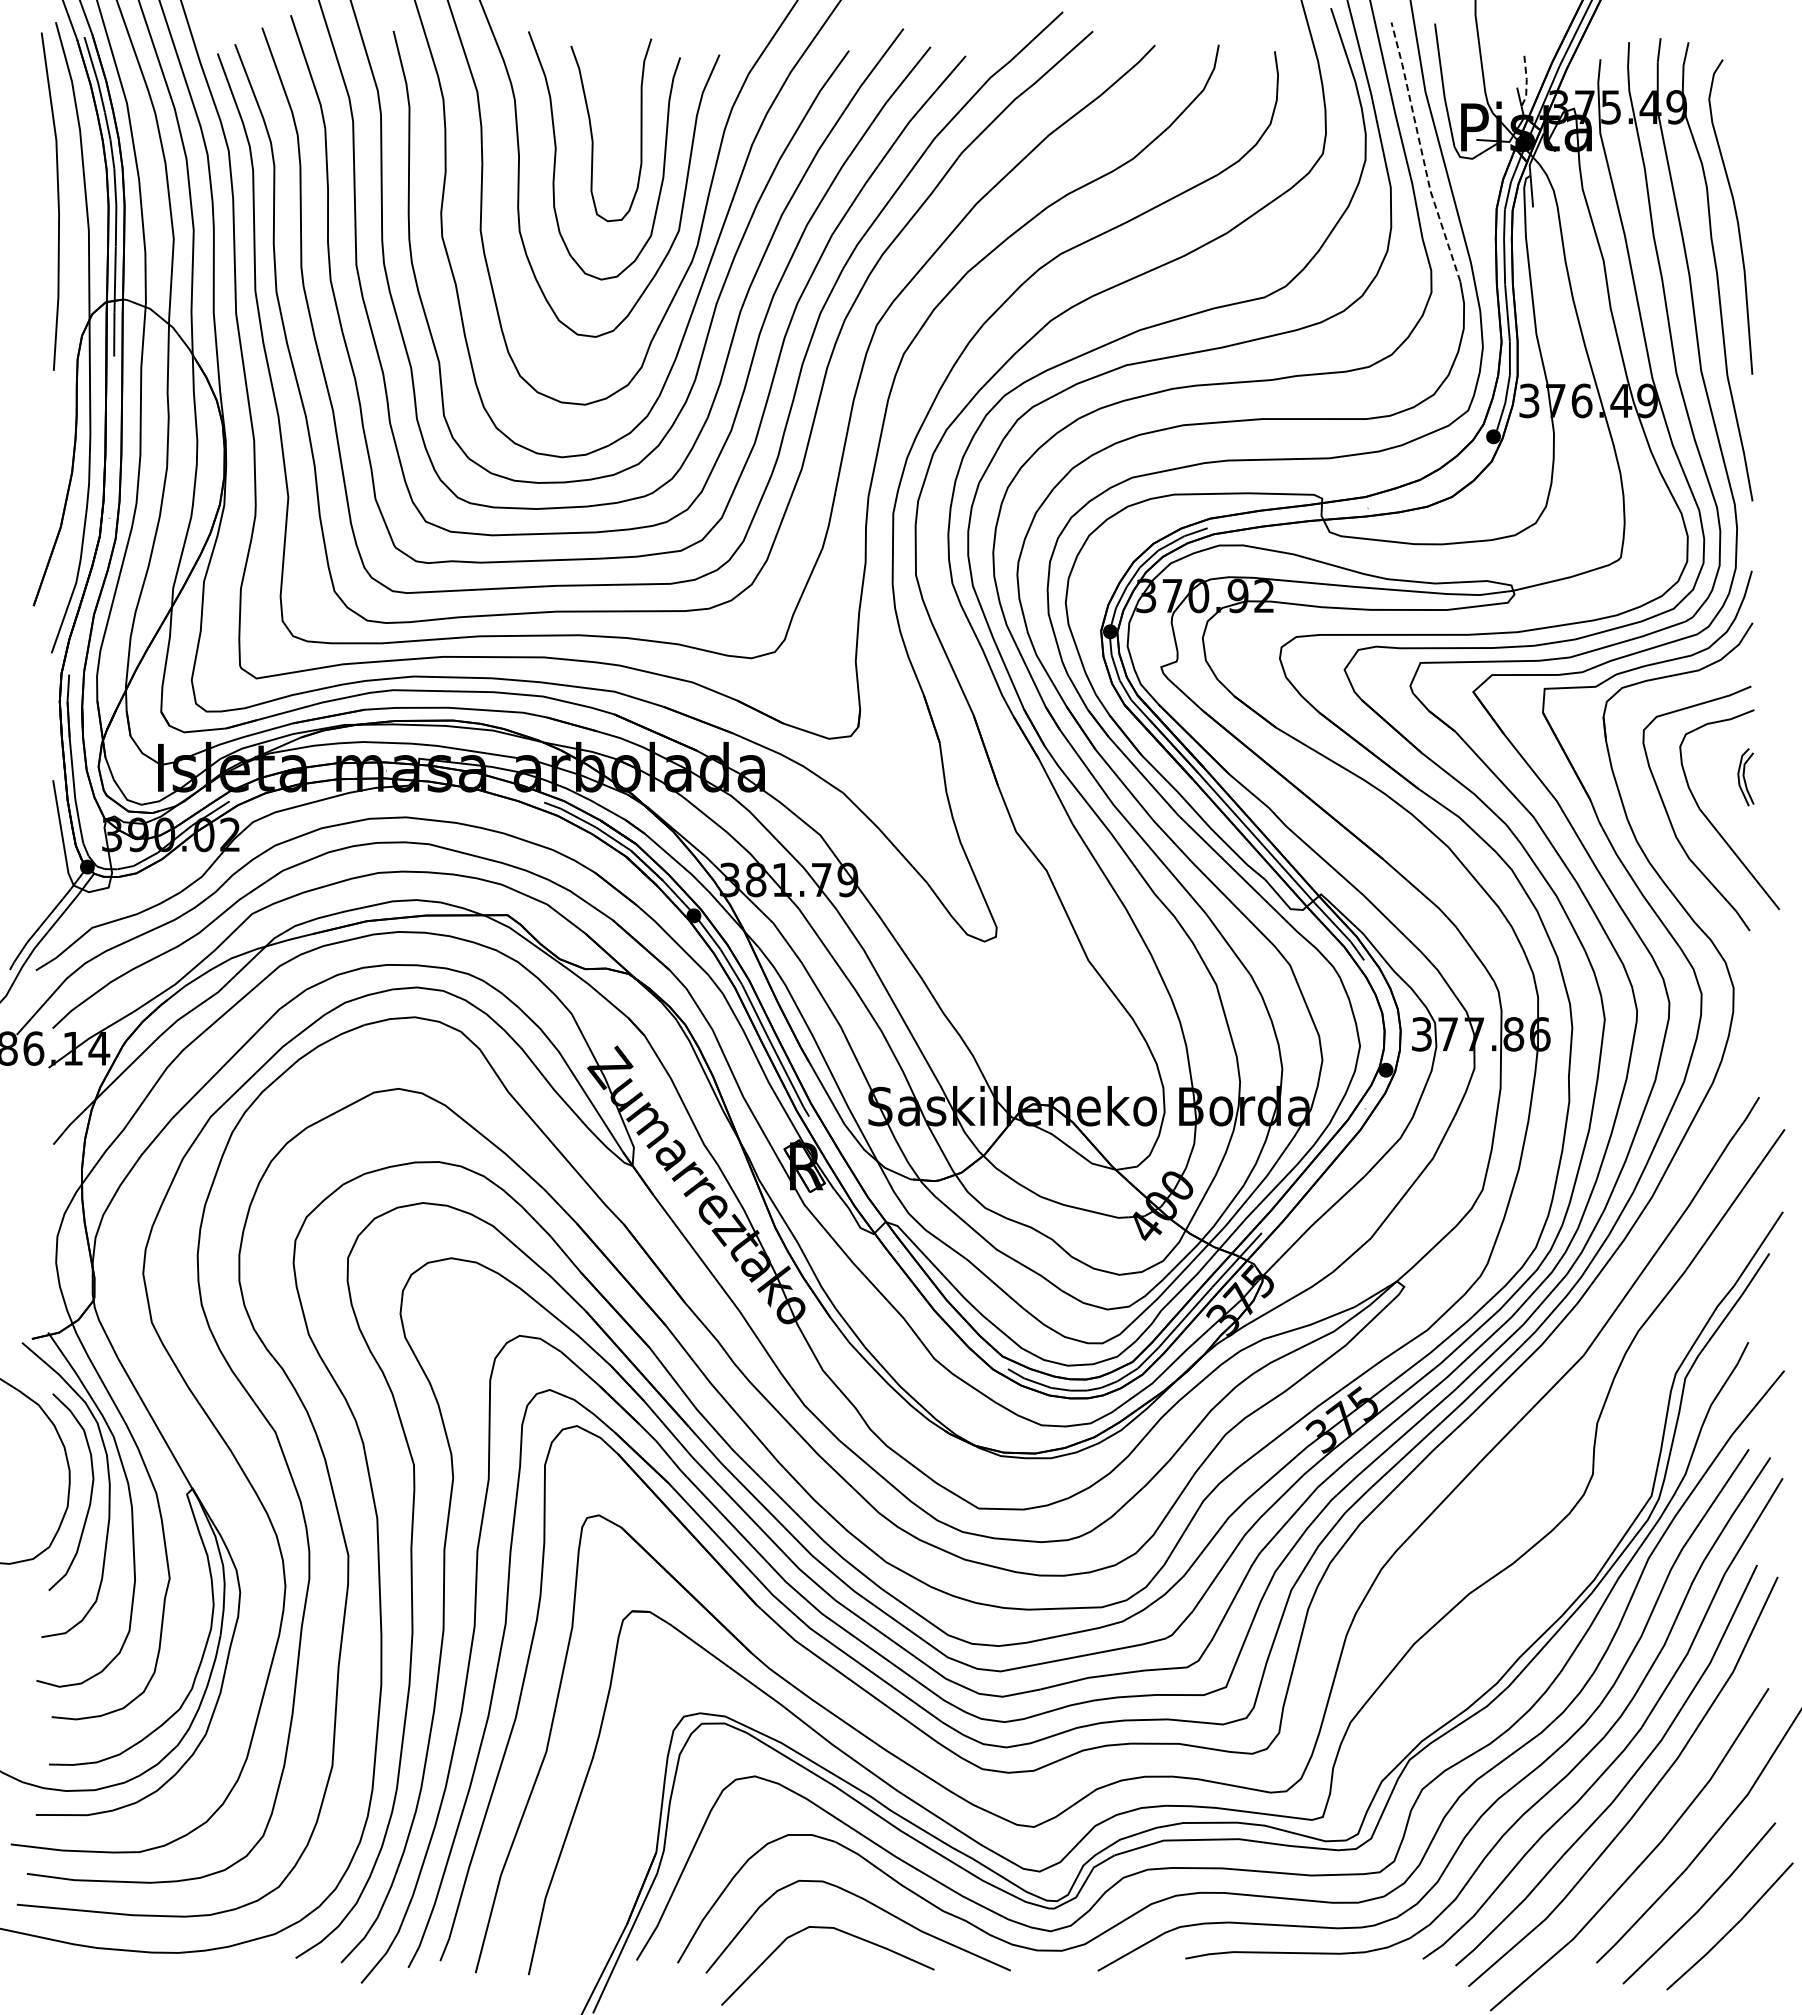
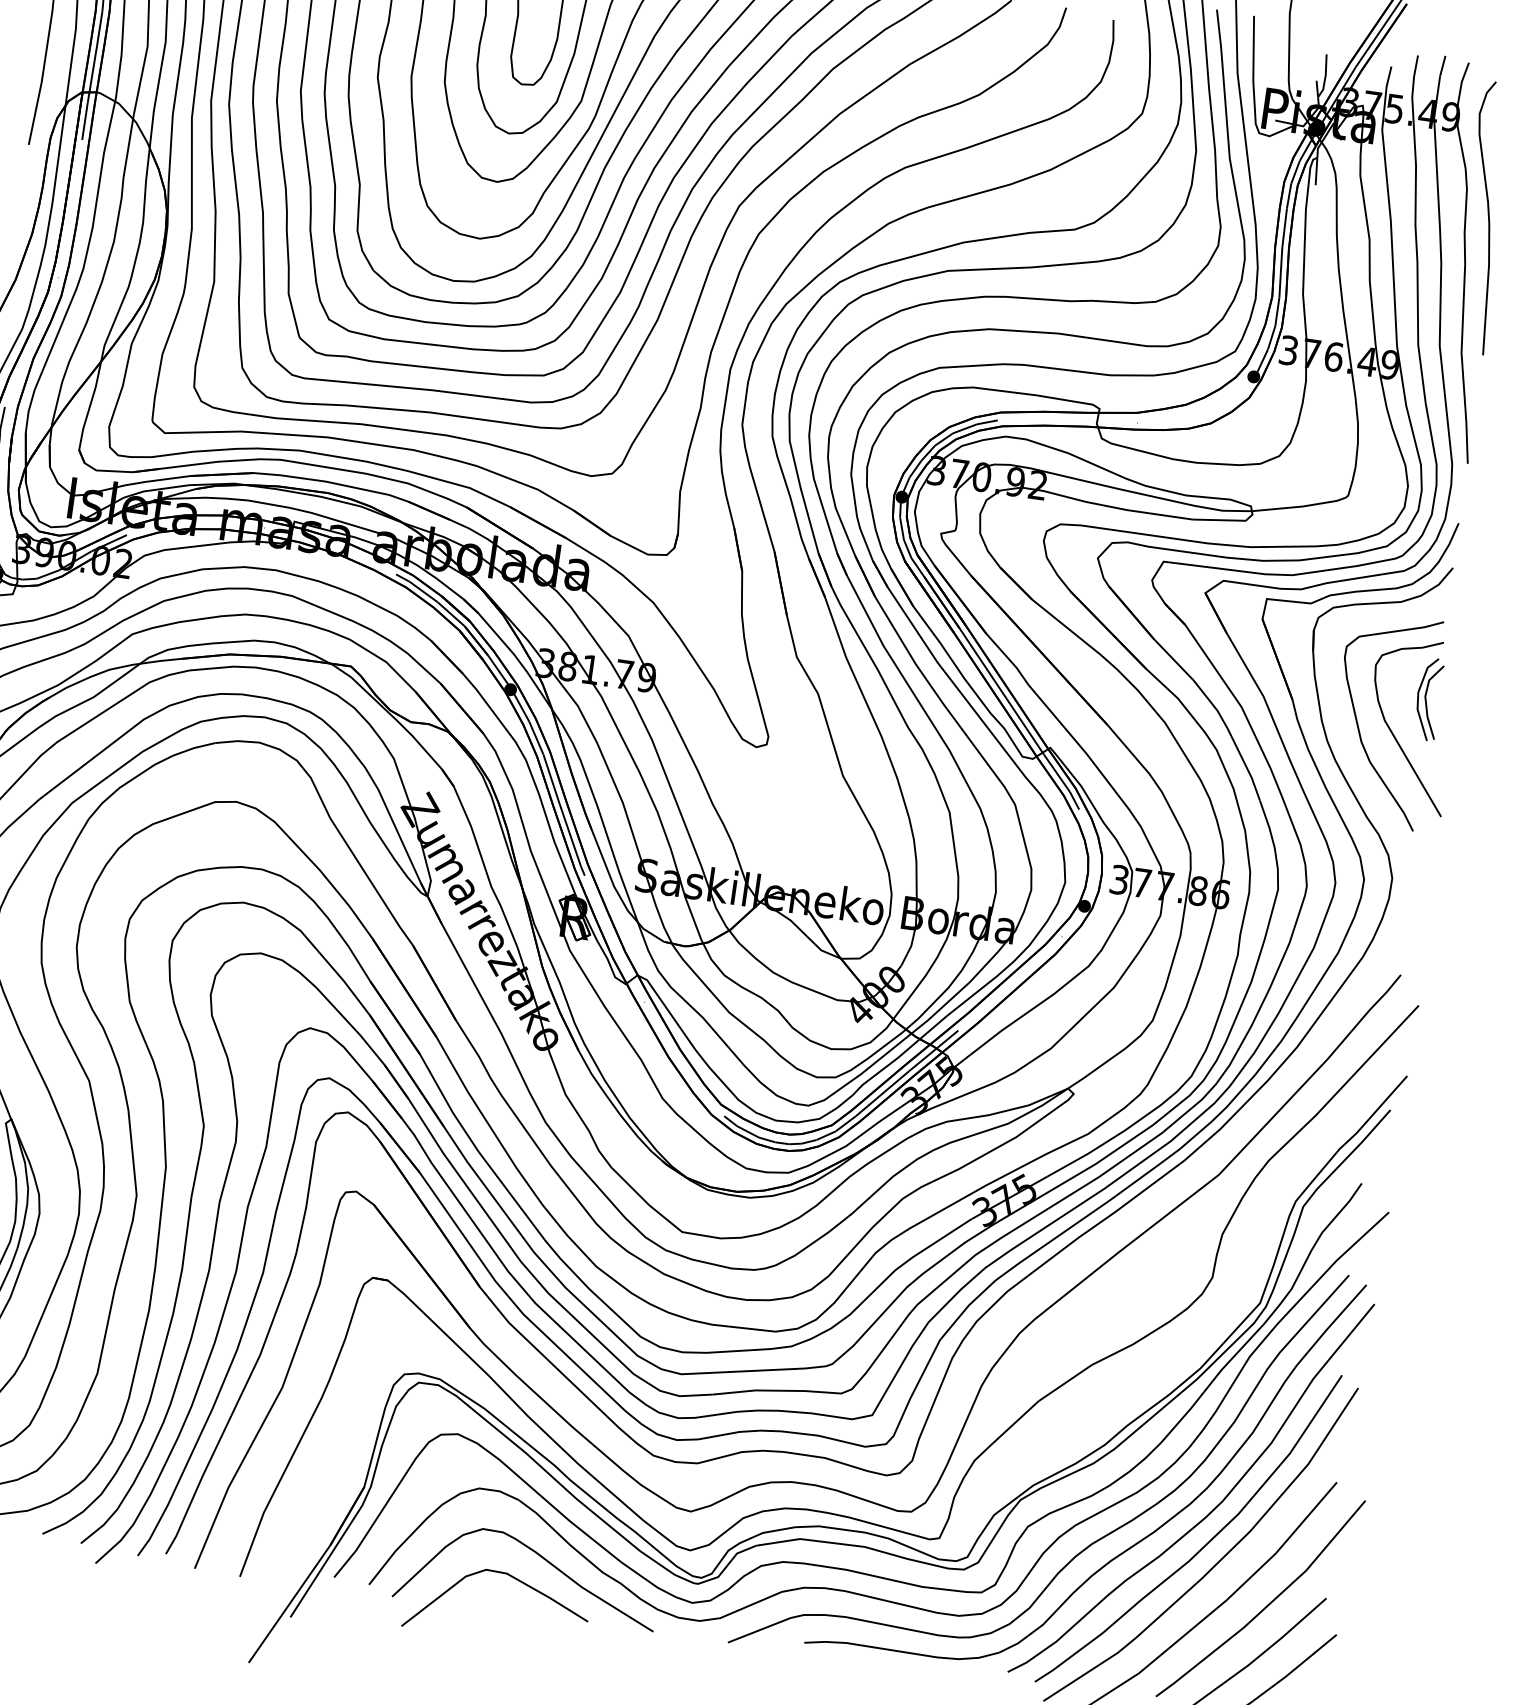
line: (1526, 82) -> (1325, 77), dashed -> solid
line: (1422, 153) -> (1227, 125), dashed -> solid
part: (1745, 777) -> (1428, 699), size x1.67

